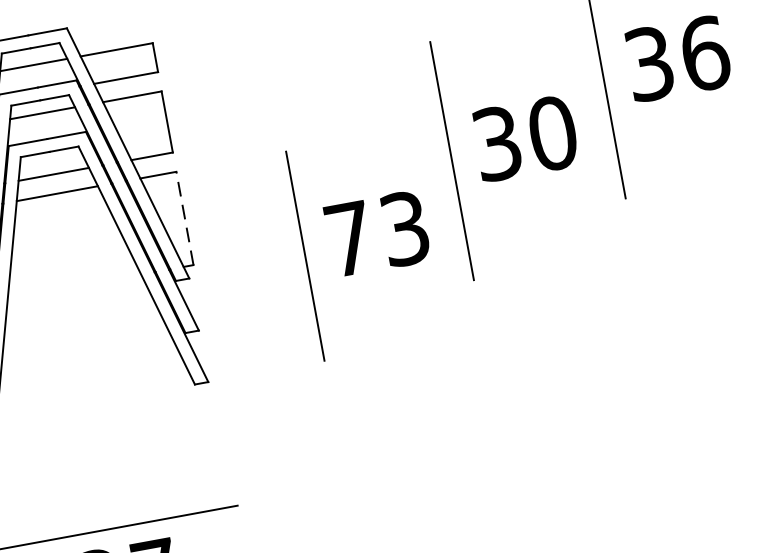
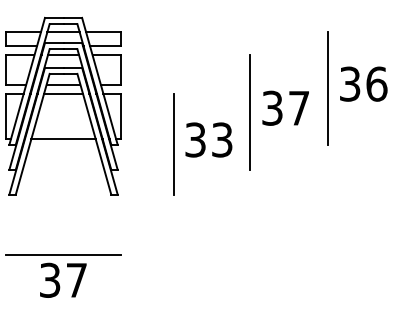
text: (551, 132) -> (298, 107), 30 -> 37
line: (184, 216) -> (120, 115), dashed -> solid
text: (349, 237) -> (195, 139), 73 -> 33
line: (74, 286) -> (63, 138), added

